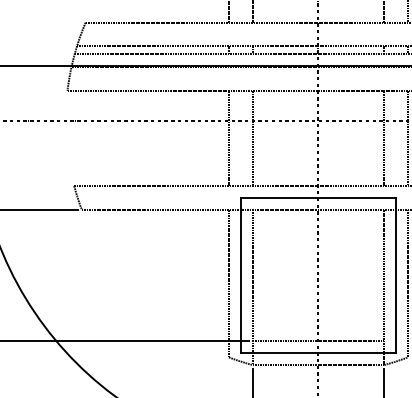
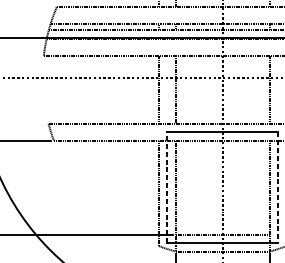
line: (240, 275) -> (167, 187), solid -> dashed
line: (396, 275) -> (278, 187), solid -> dashed

